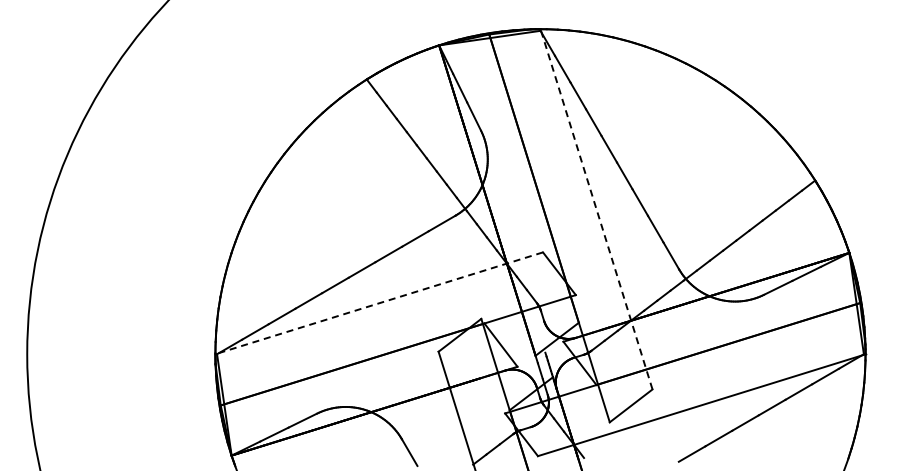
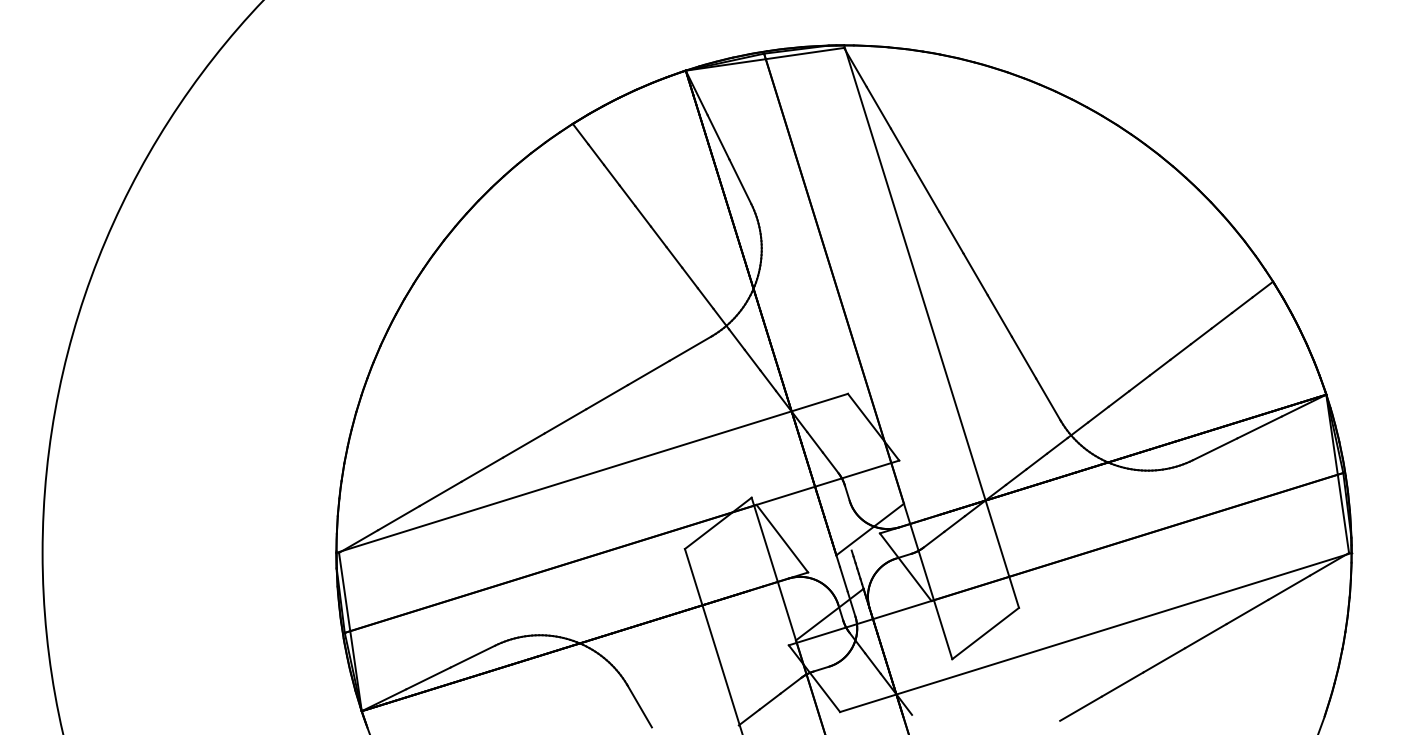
line: (596, 209) -> (931, 326), dashed -> solid
line: (379, 303) -> (592, 473), dashed -> solid

